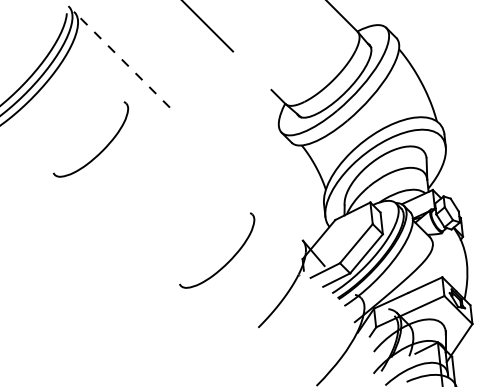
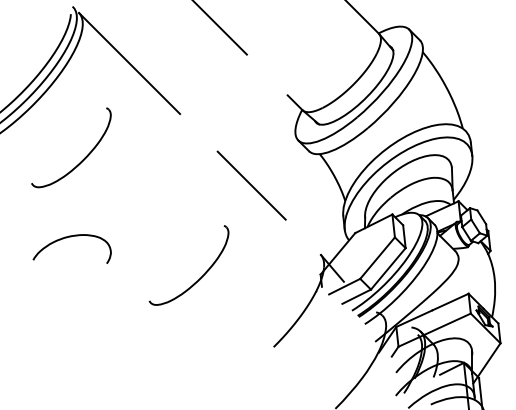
line: (122, 59) -> (129, 63), dashed -> solid
part: (102, 149) -> (83, 158), moved
line: (237, 175) -> (251, 185), added
curve: (67, 224) -> (71, 237), added
part: (227, 261) -> (200, 277), moved

